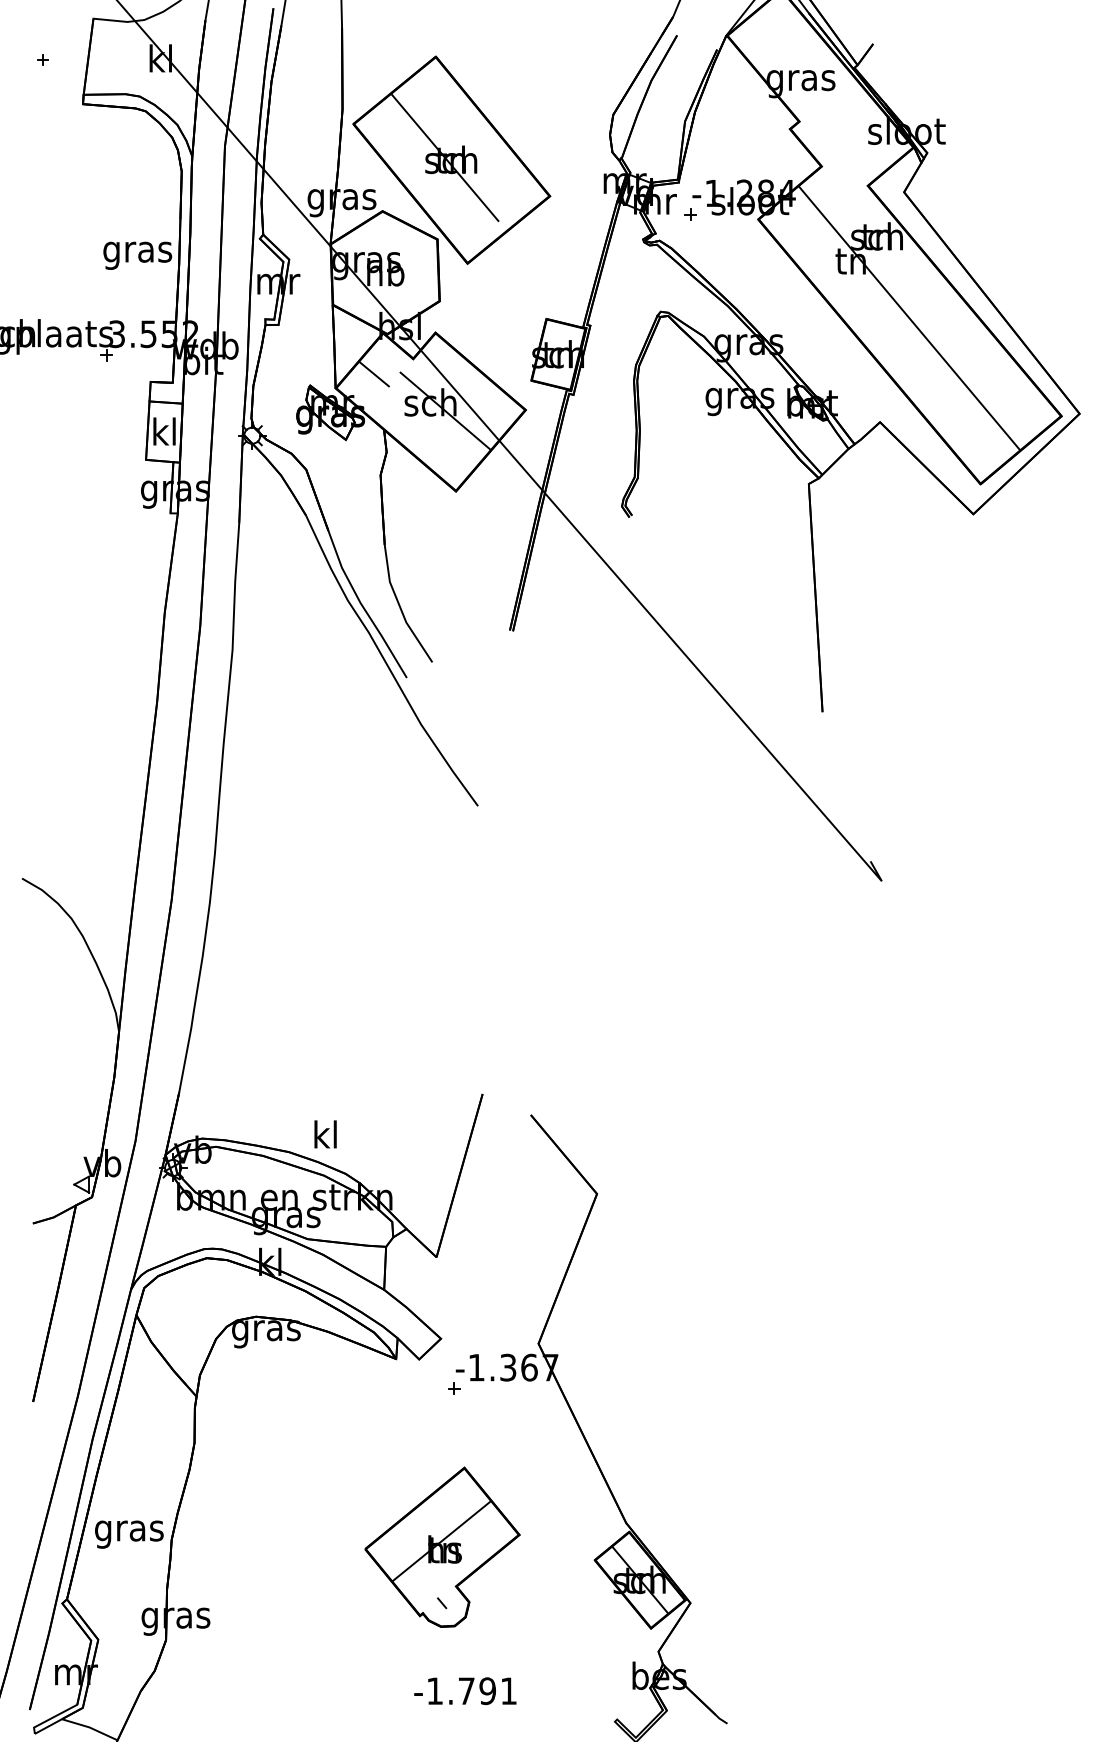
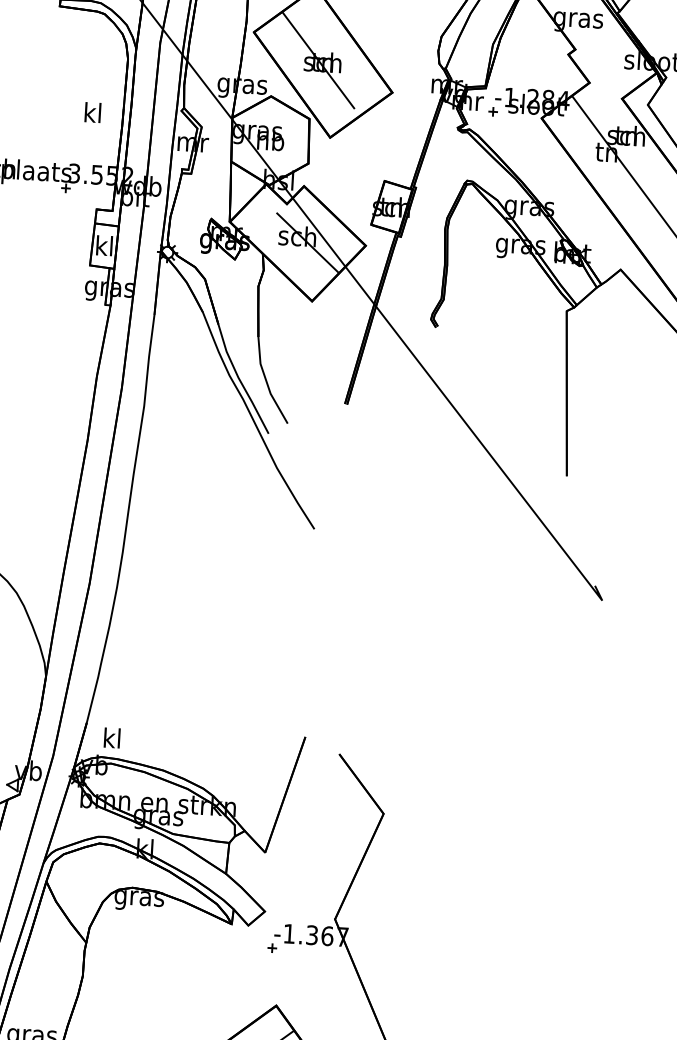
text: (137, 251) -> (92, 114), gras -> kl
line: (373, 374) -> (257, 213), removed
text: (325, 1134) -> (112, 738), moved

